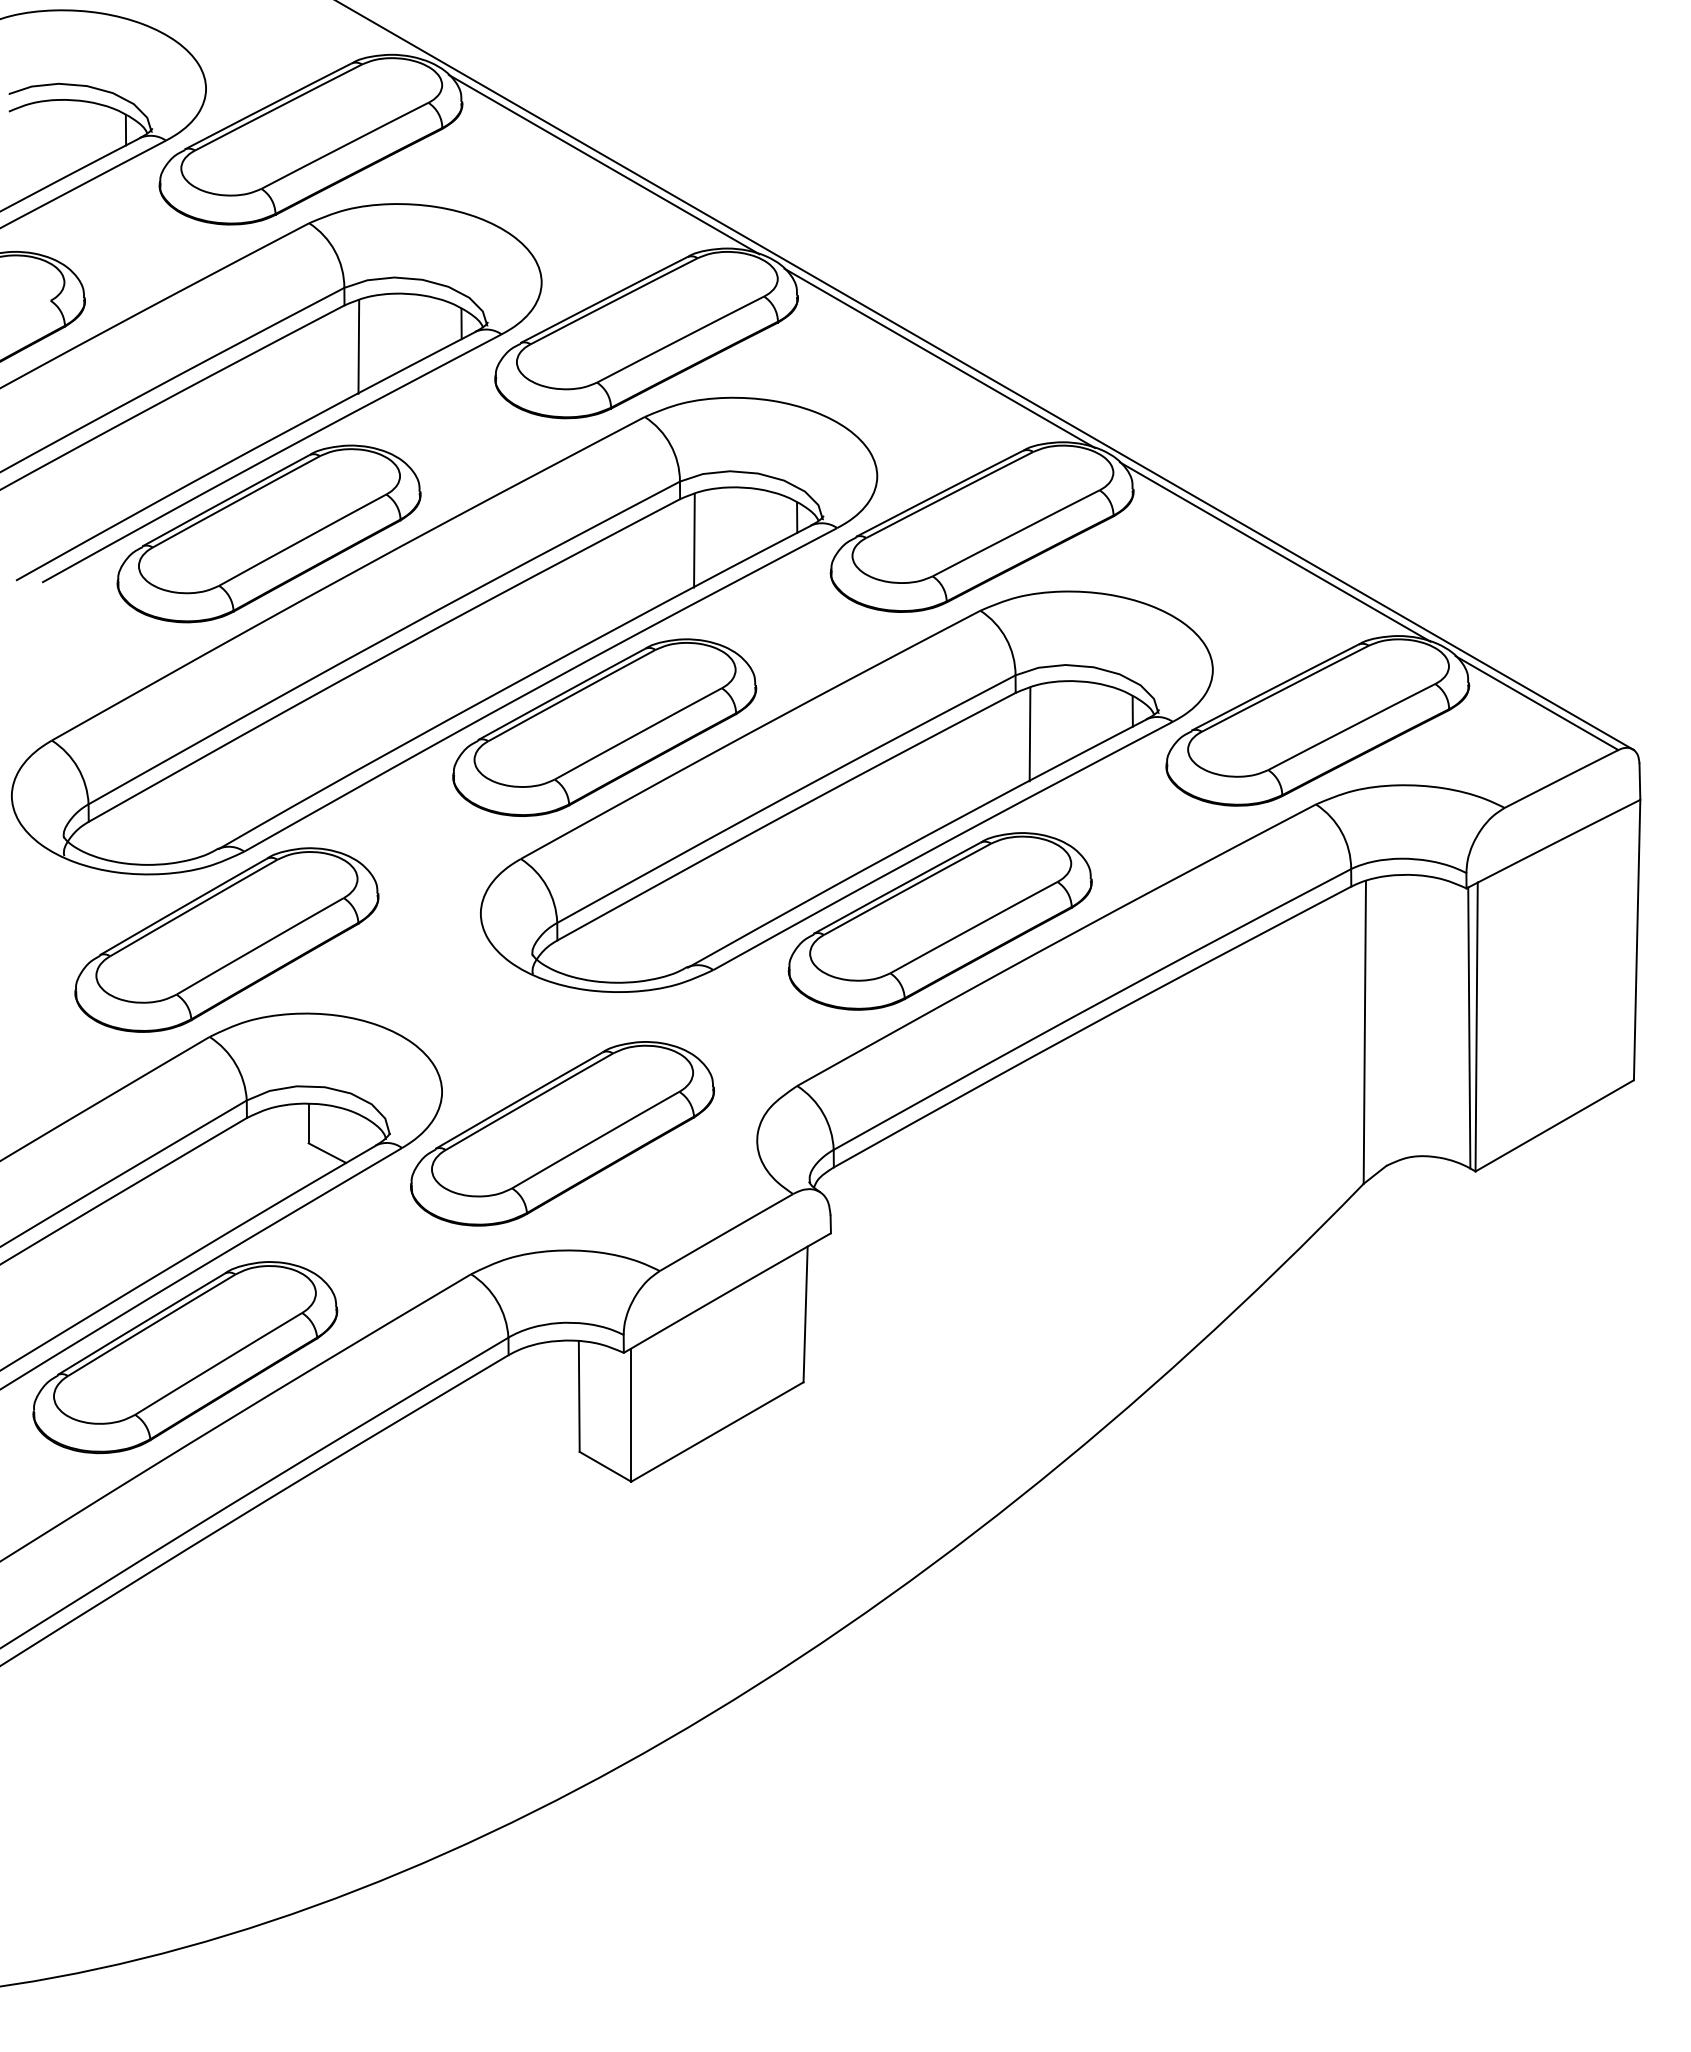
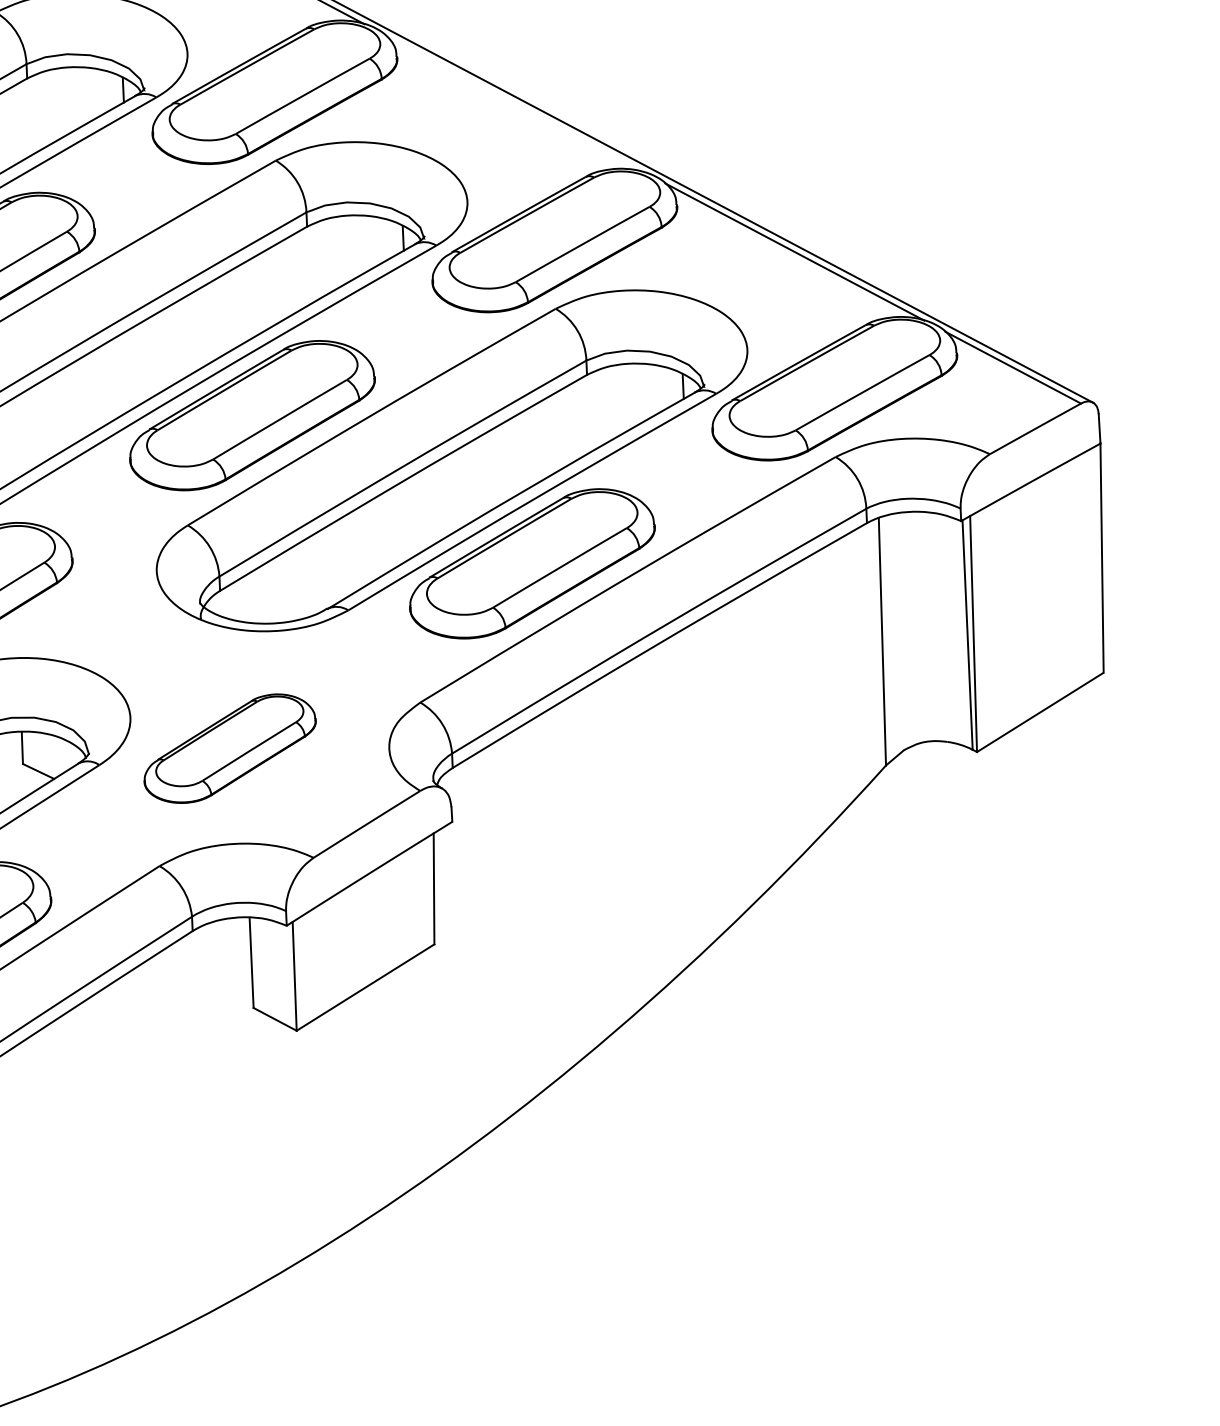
line: (358, 346) -> (39, 111), removed
line: (939, 357) -> (514, 103), removed
line: (694, 540) -> (320, 260), removed
line: (1029, 734) -> (599, 408), removed
part: (562, 1133) -> (230, 748), size x0.7

